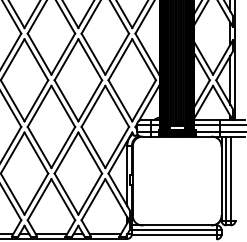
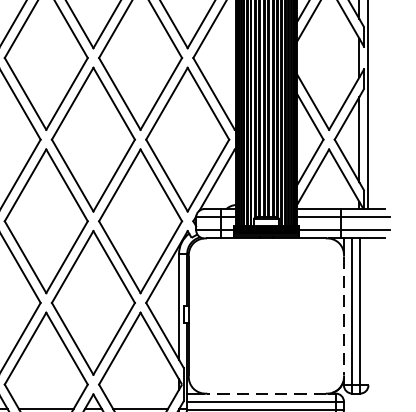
line: (221, 181) -> (343, 316), solid -> dashed
line: (177, 225) -> (266, 393), solid -> dashed

